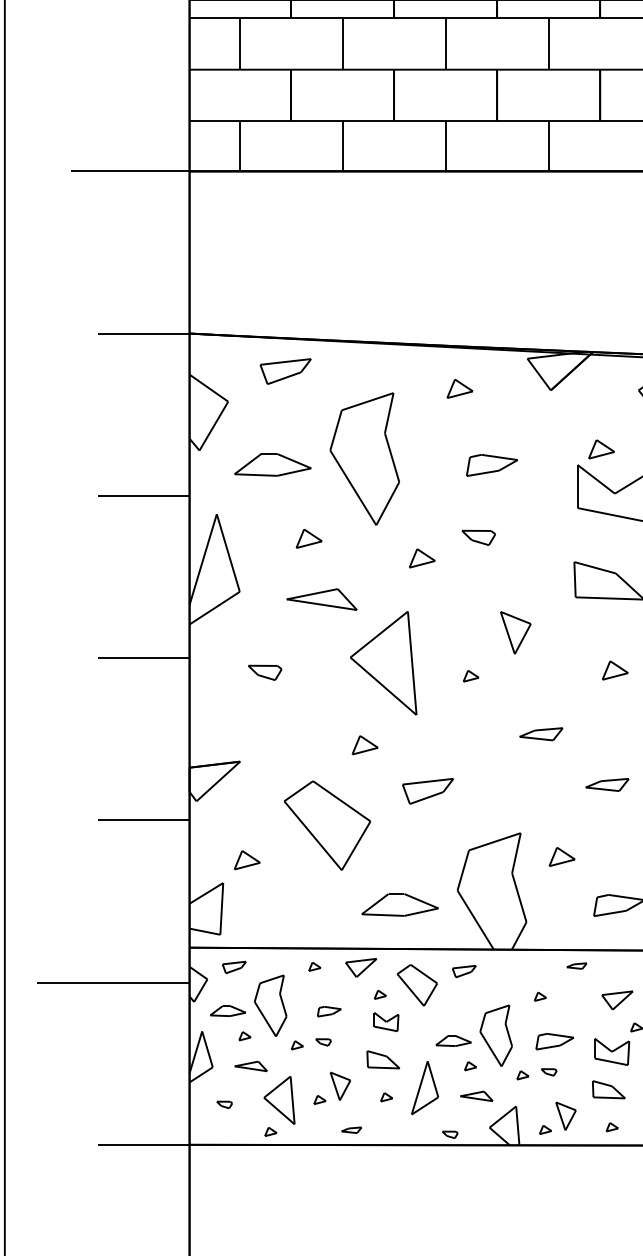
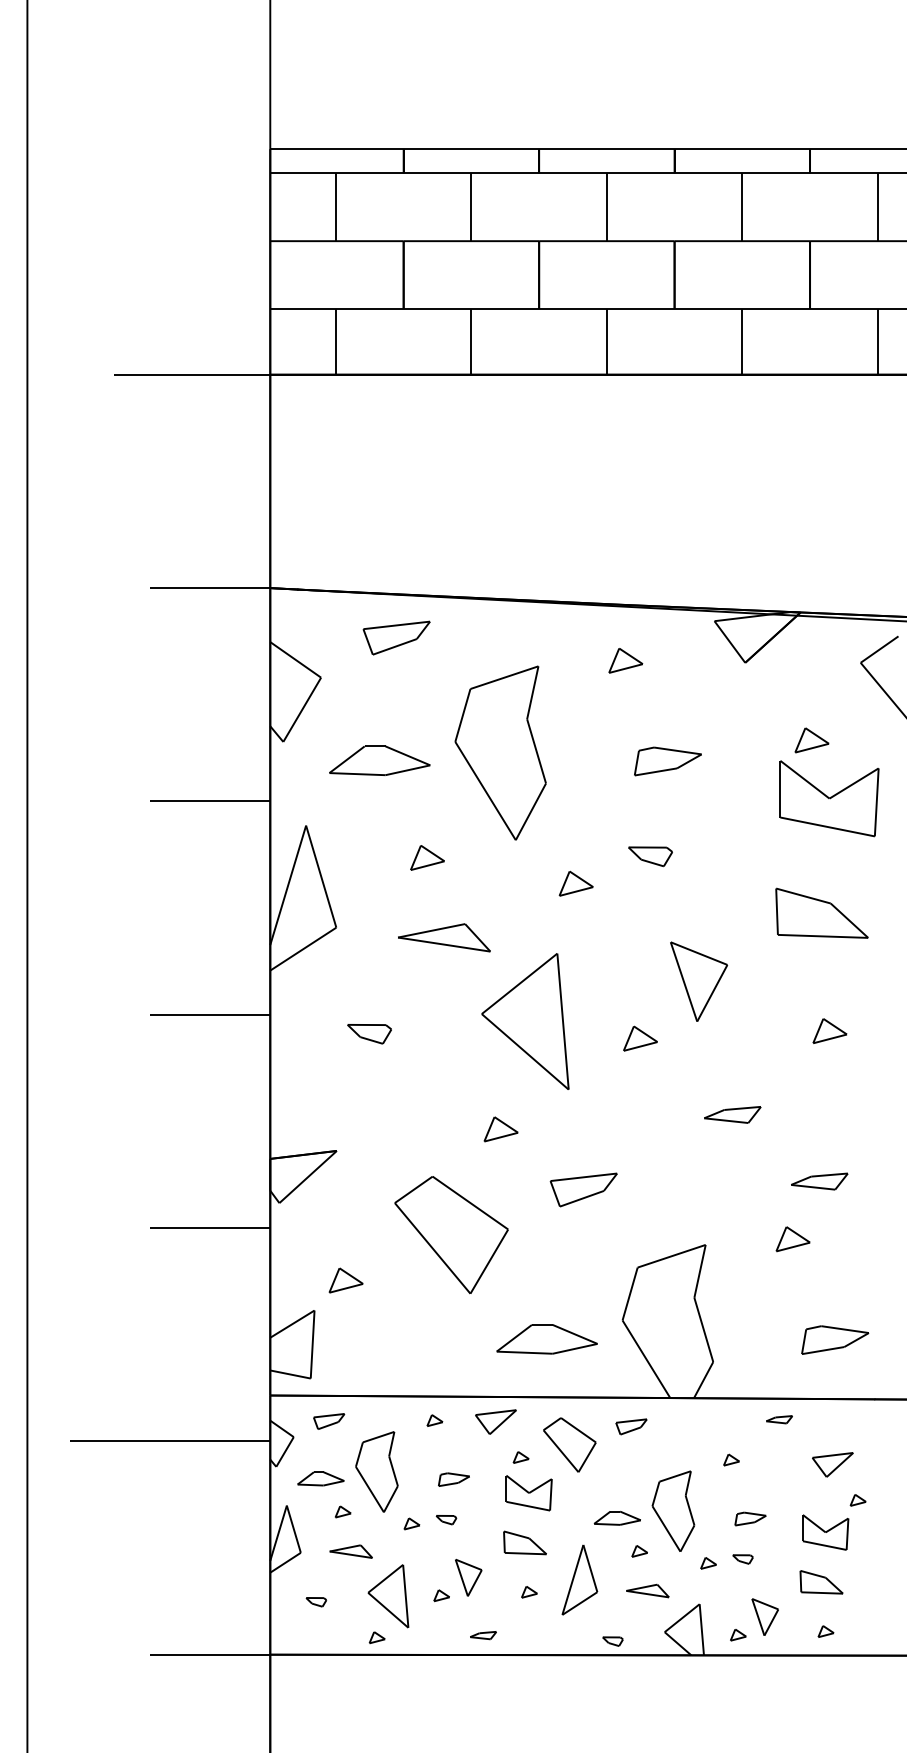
part: (516, 632) -> (699, 981), size x1.43
part: (471, 676) -> (640, 1038), size x1.67
part: (561, 857) -> (792, 1239), moved
part: (385, 1022) -> (528, 1493), size x1.43
part: (554, 1041) -> (750, 1518), size x0.62

